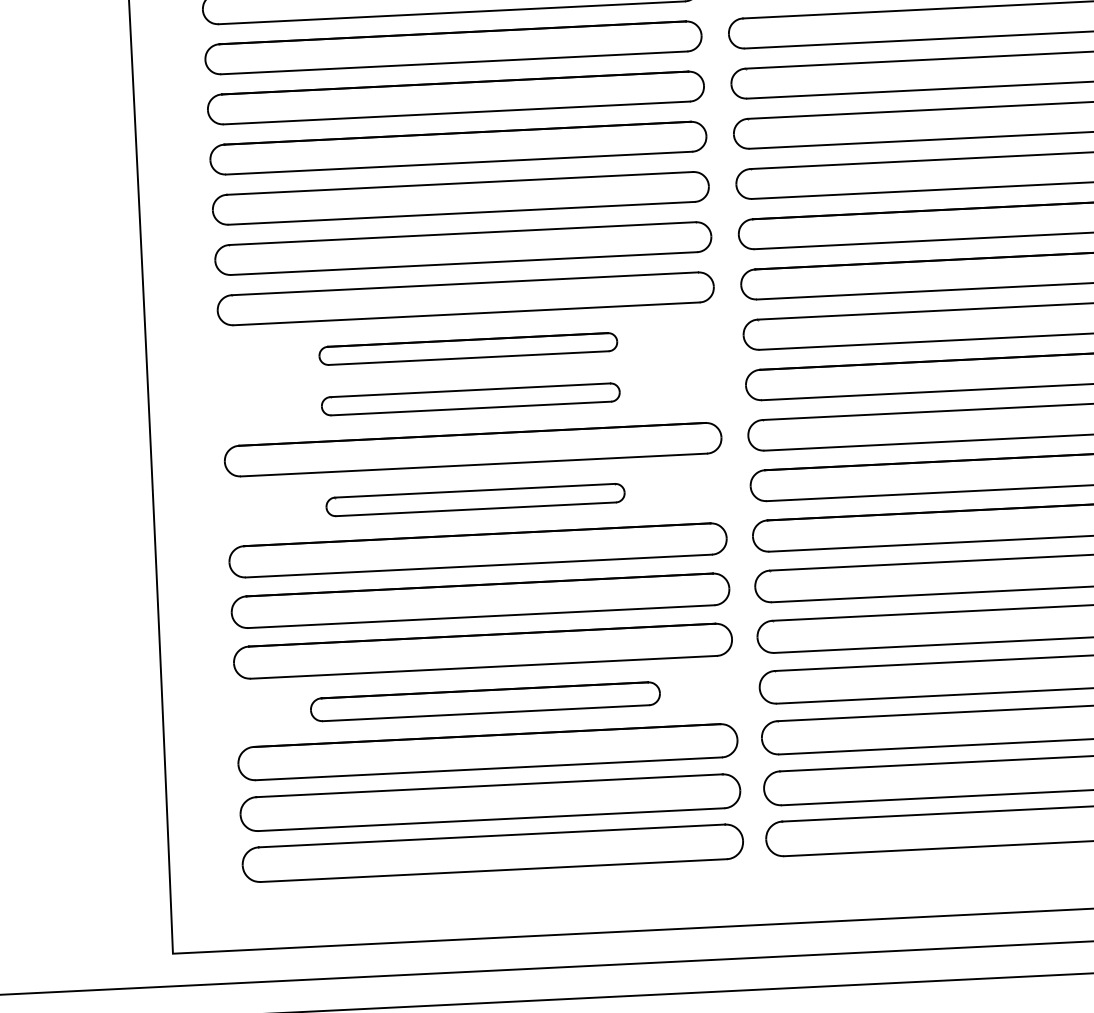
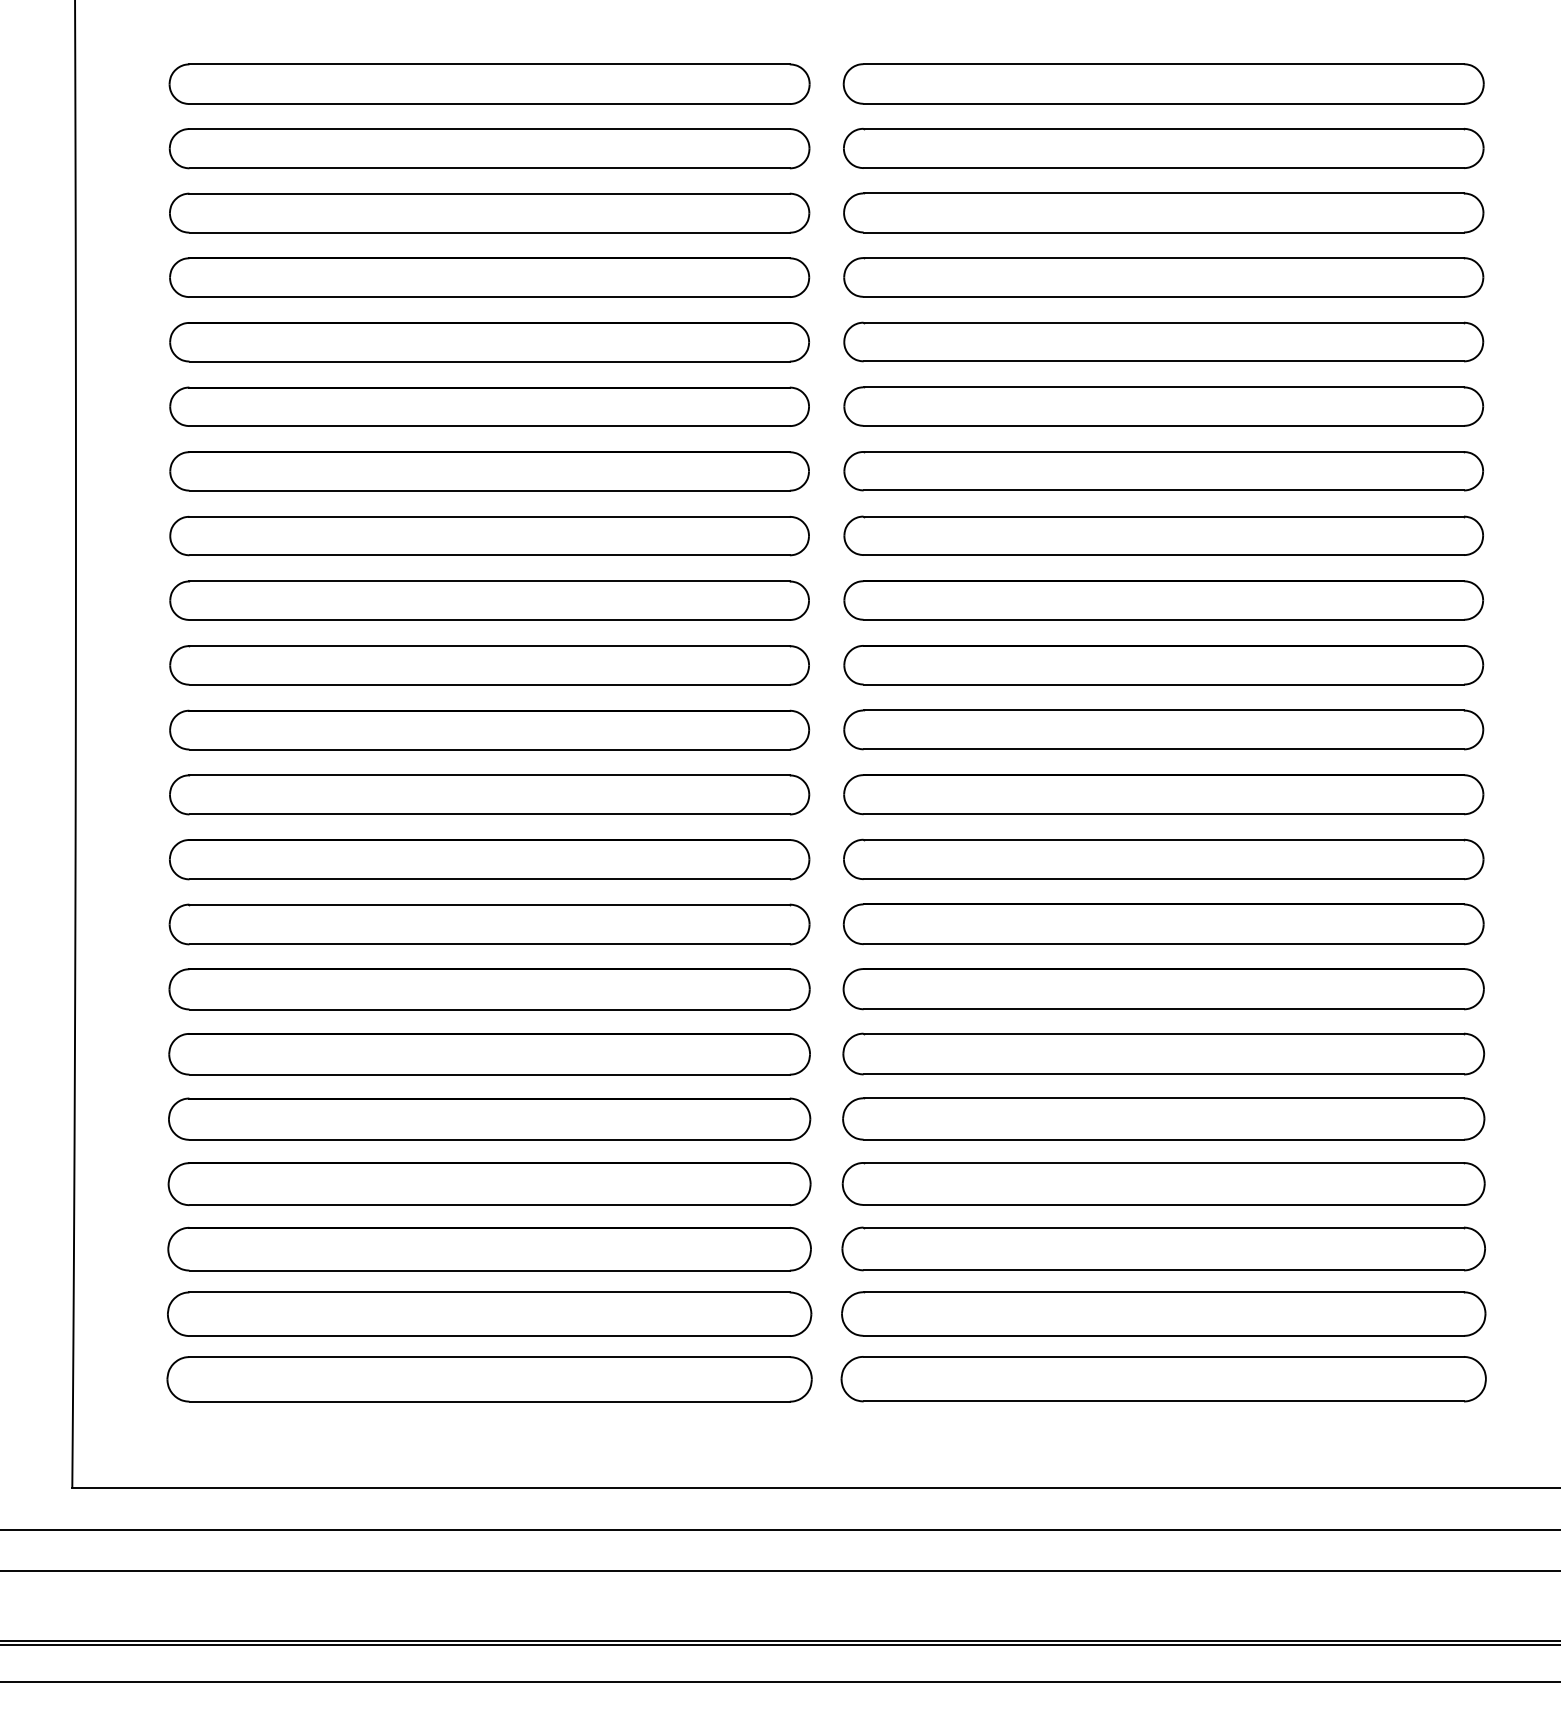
part: (468, 348) -> (489, 729), size x1.67
part: (470, 399) -> (489, 794), size x1.67
part: (475, 500) -> (489, 924), size x1.67
part: (485, 701) -> (489, 1184), size x1.43

